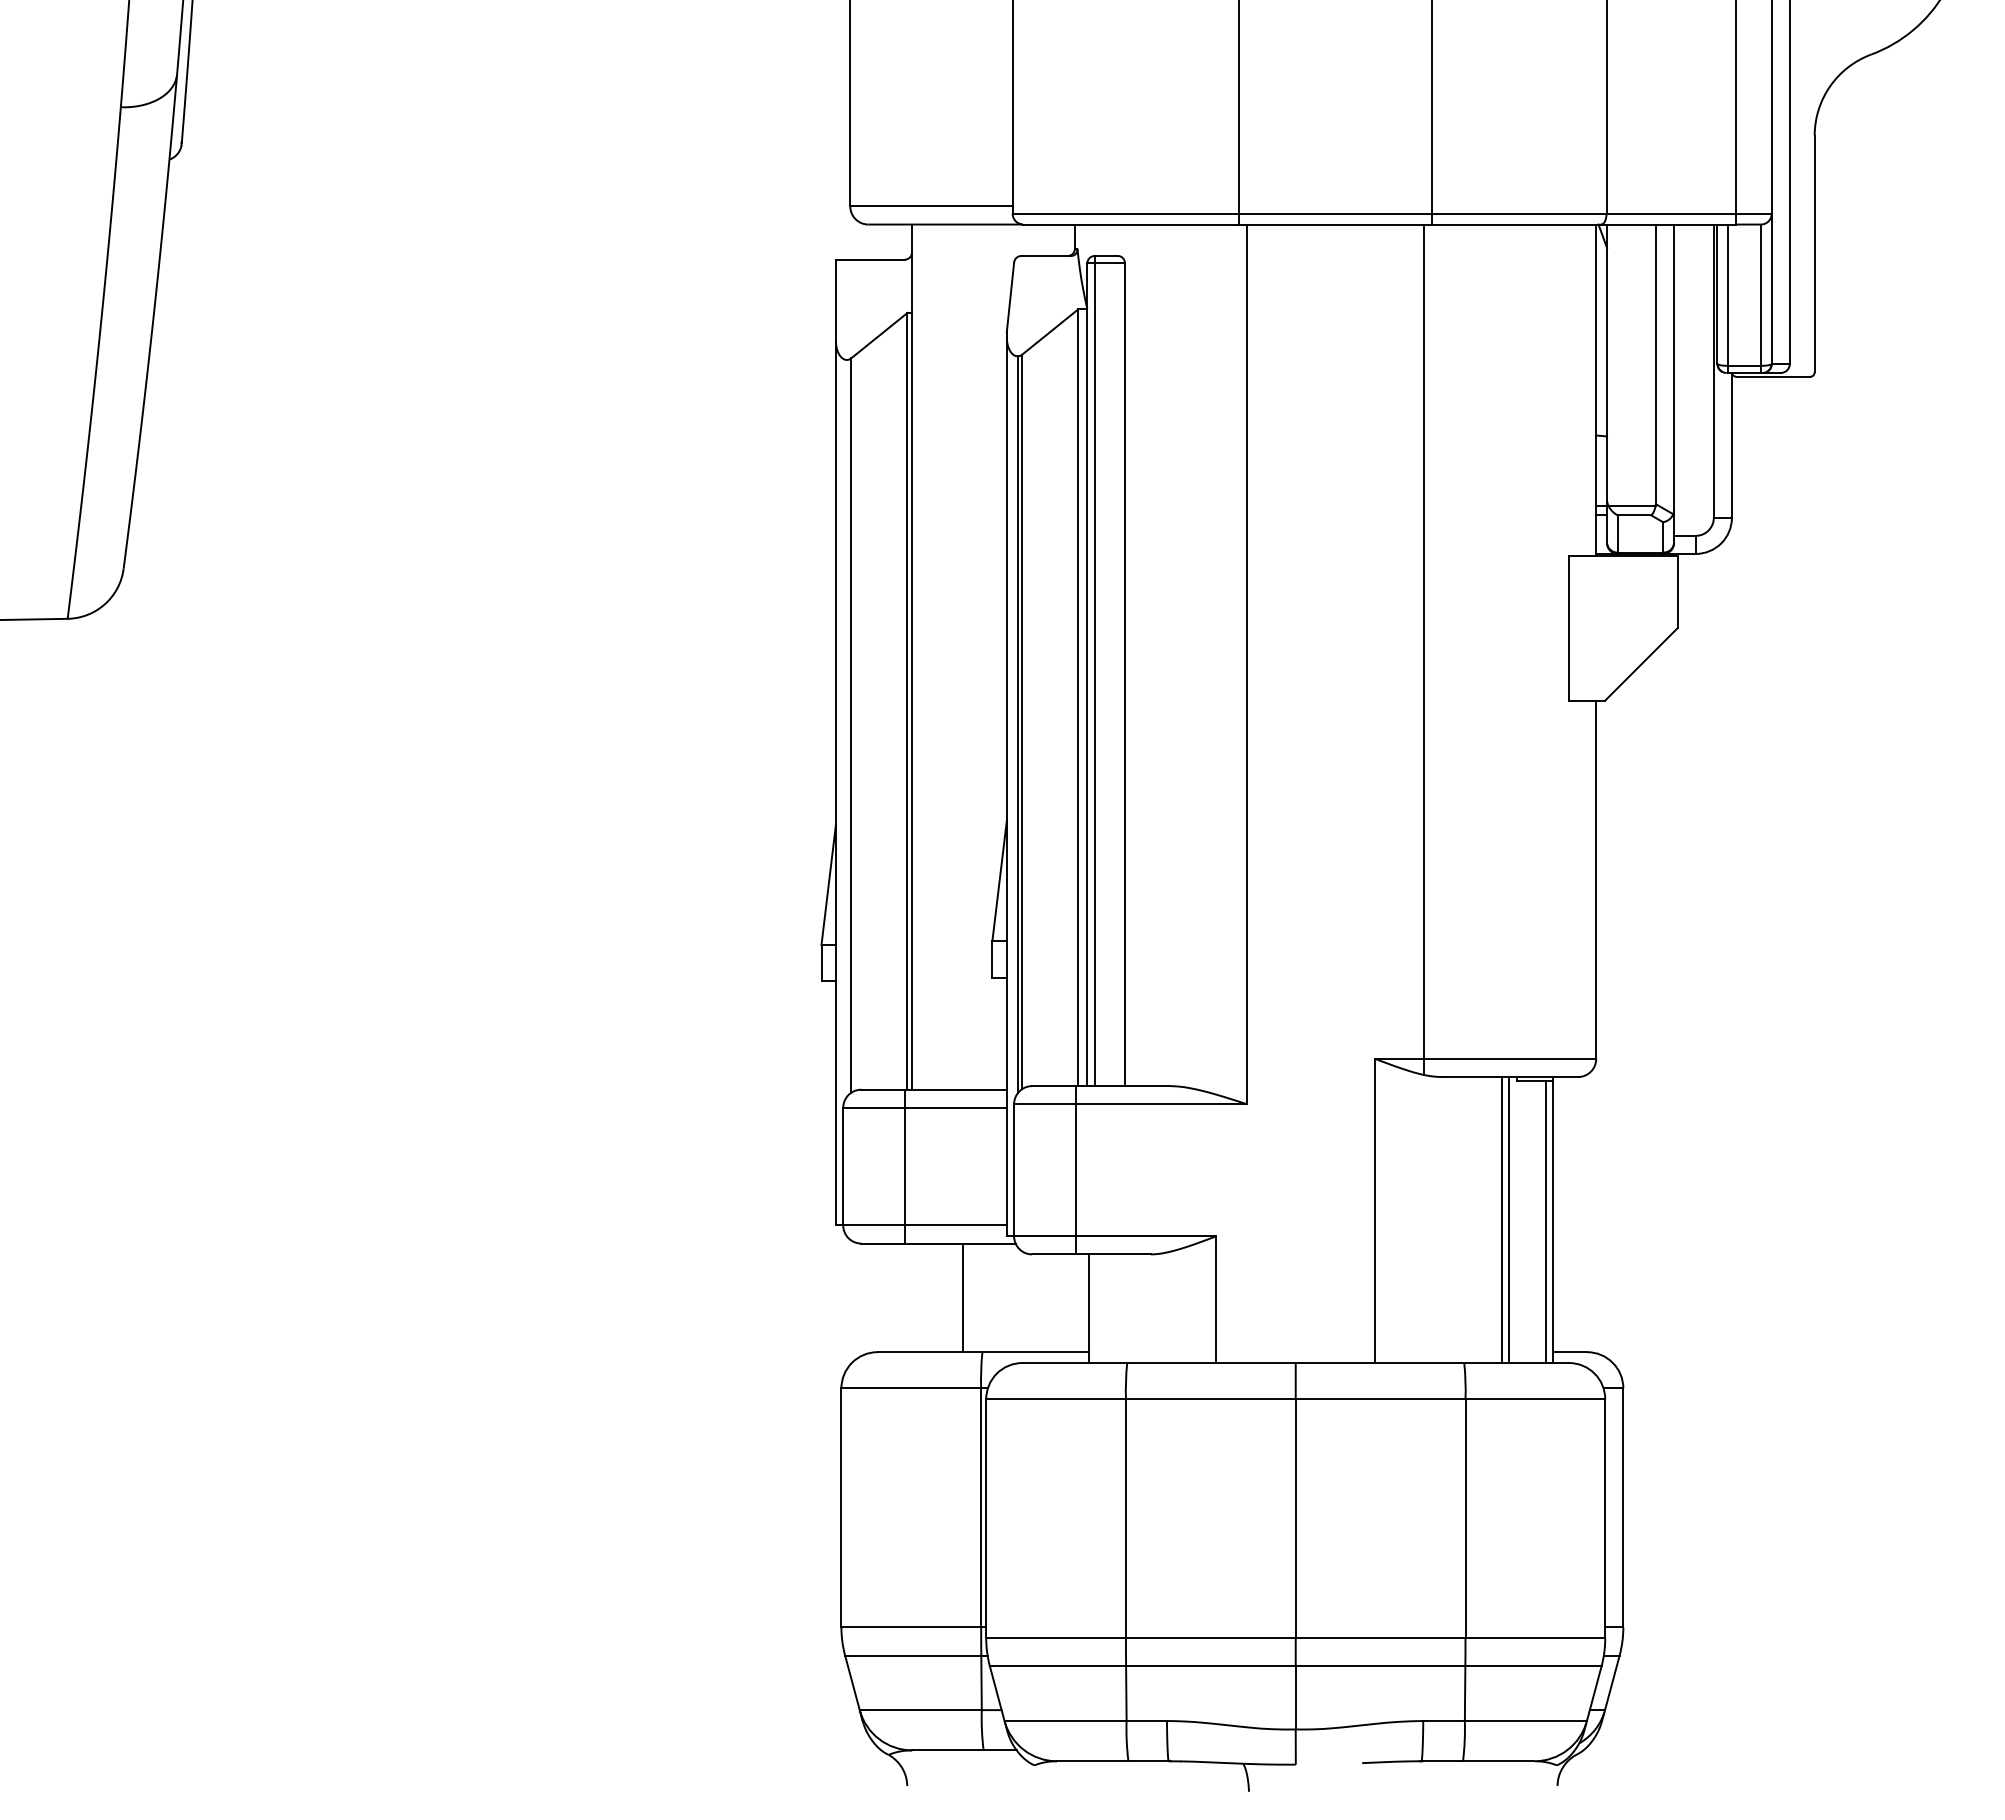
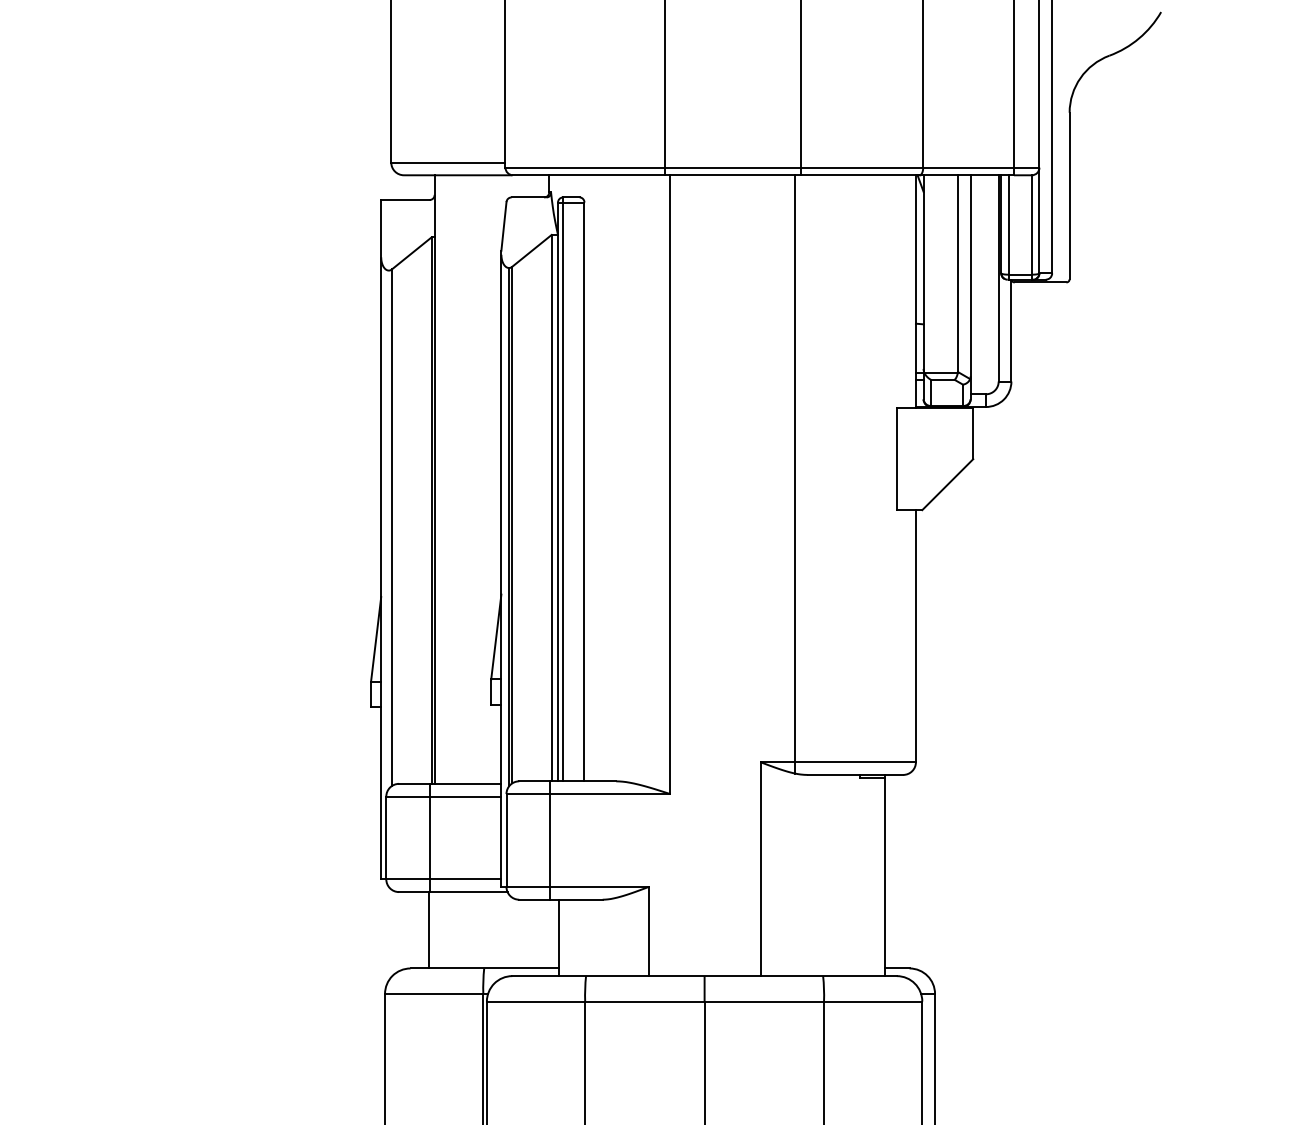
line: (1502, 1220) -> (850, 875), removed
line: (1509, 1220) -> (854, 875), removed
line: (1545, 1221) -> (880, 876), removed
line: (962, 1297) -> (428, 930), moved

